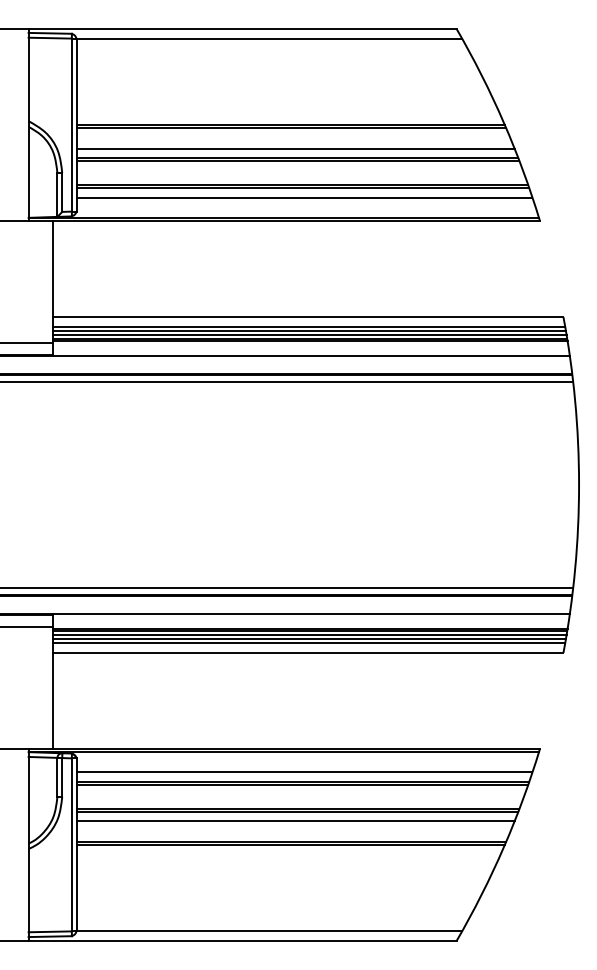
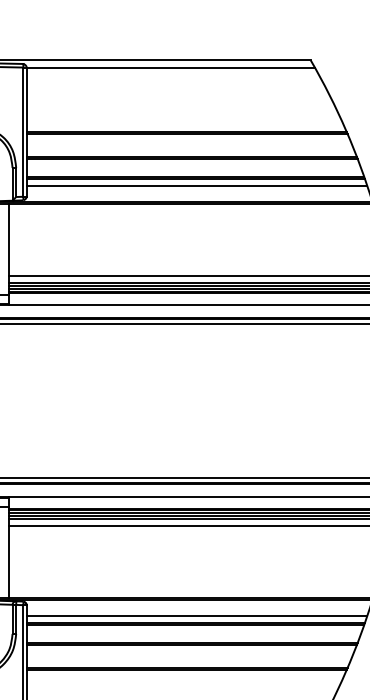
line: (295, 148) -> (190, 149), removed
line: (295, 821) -> (190, 652), removed

